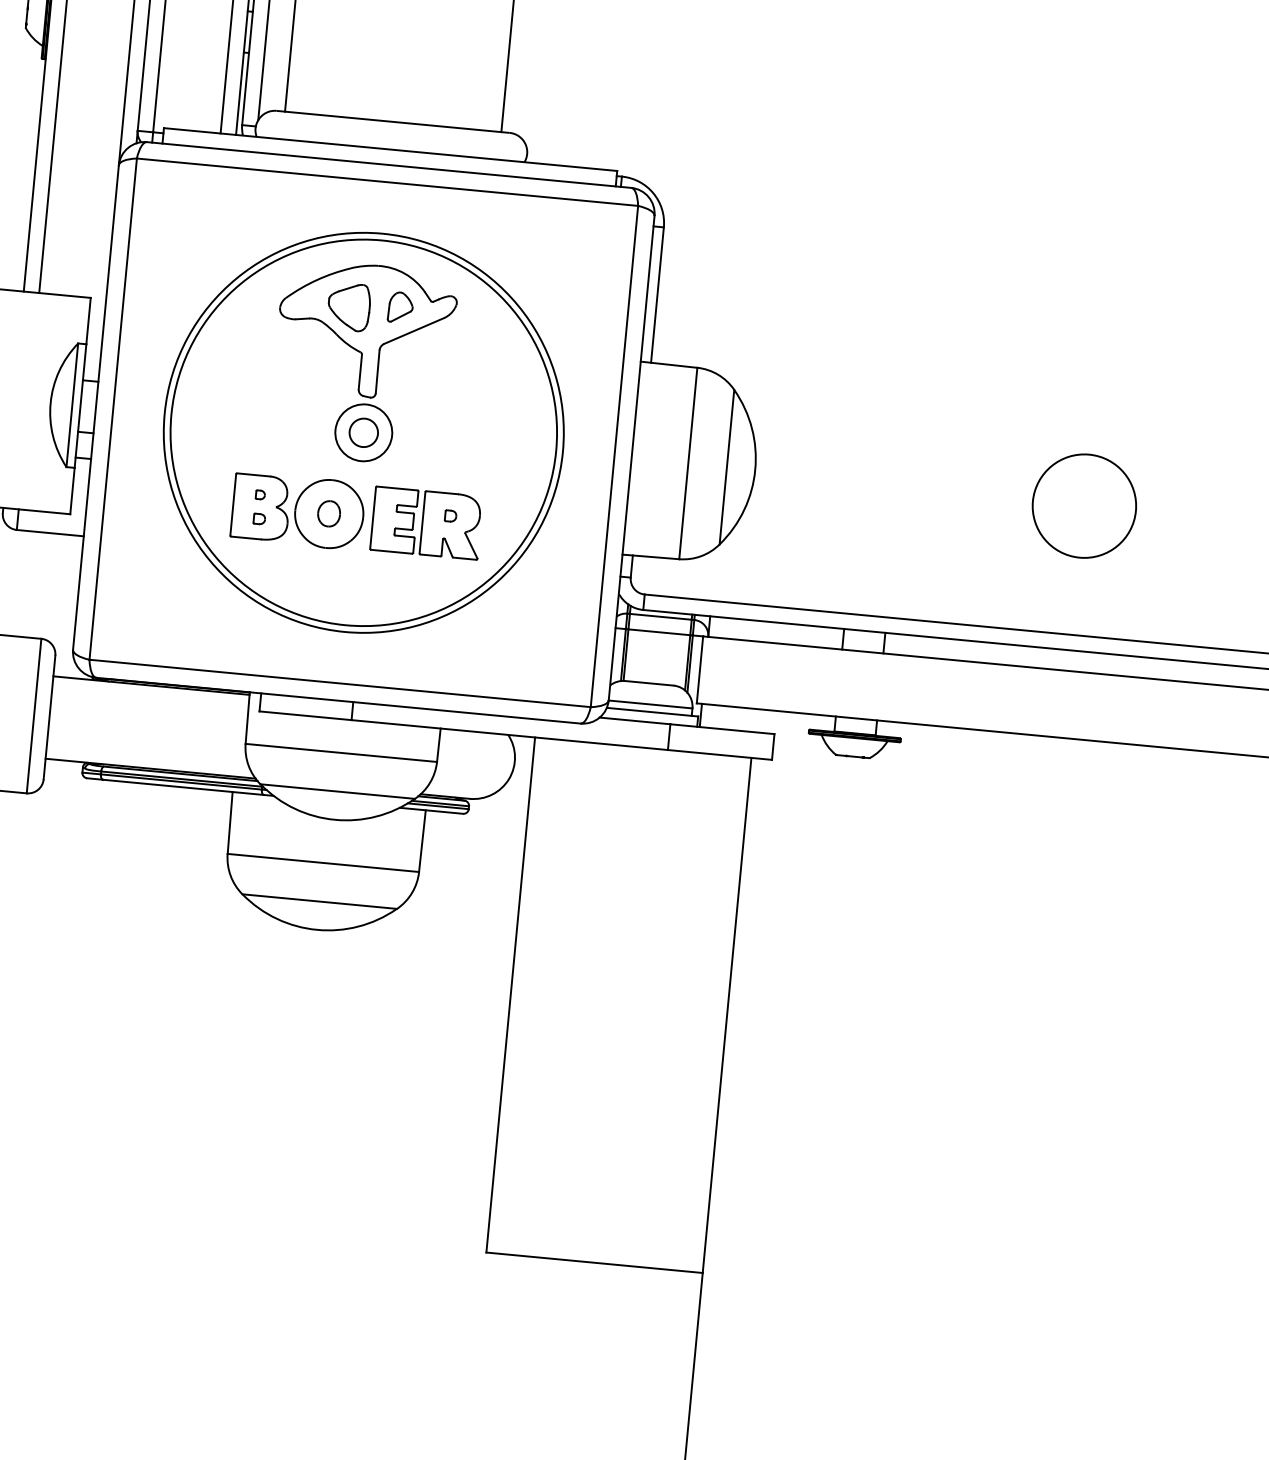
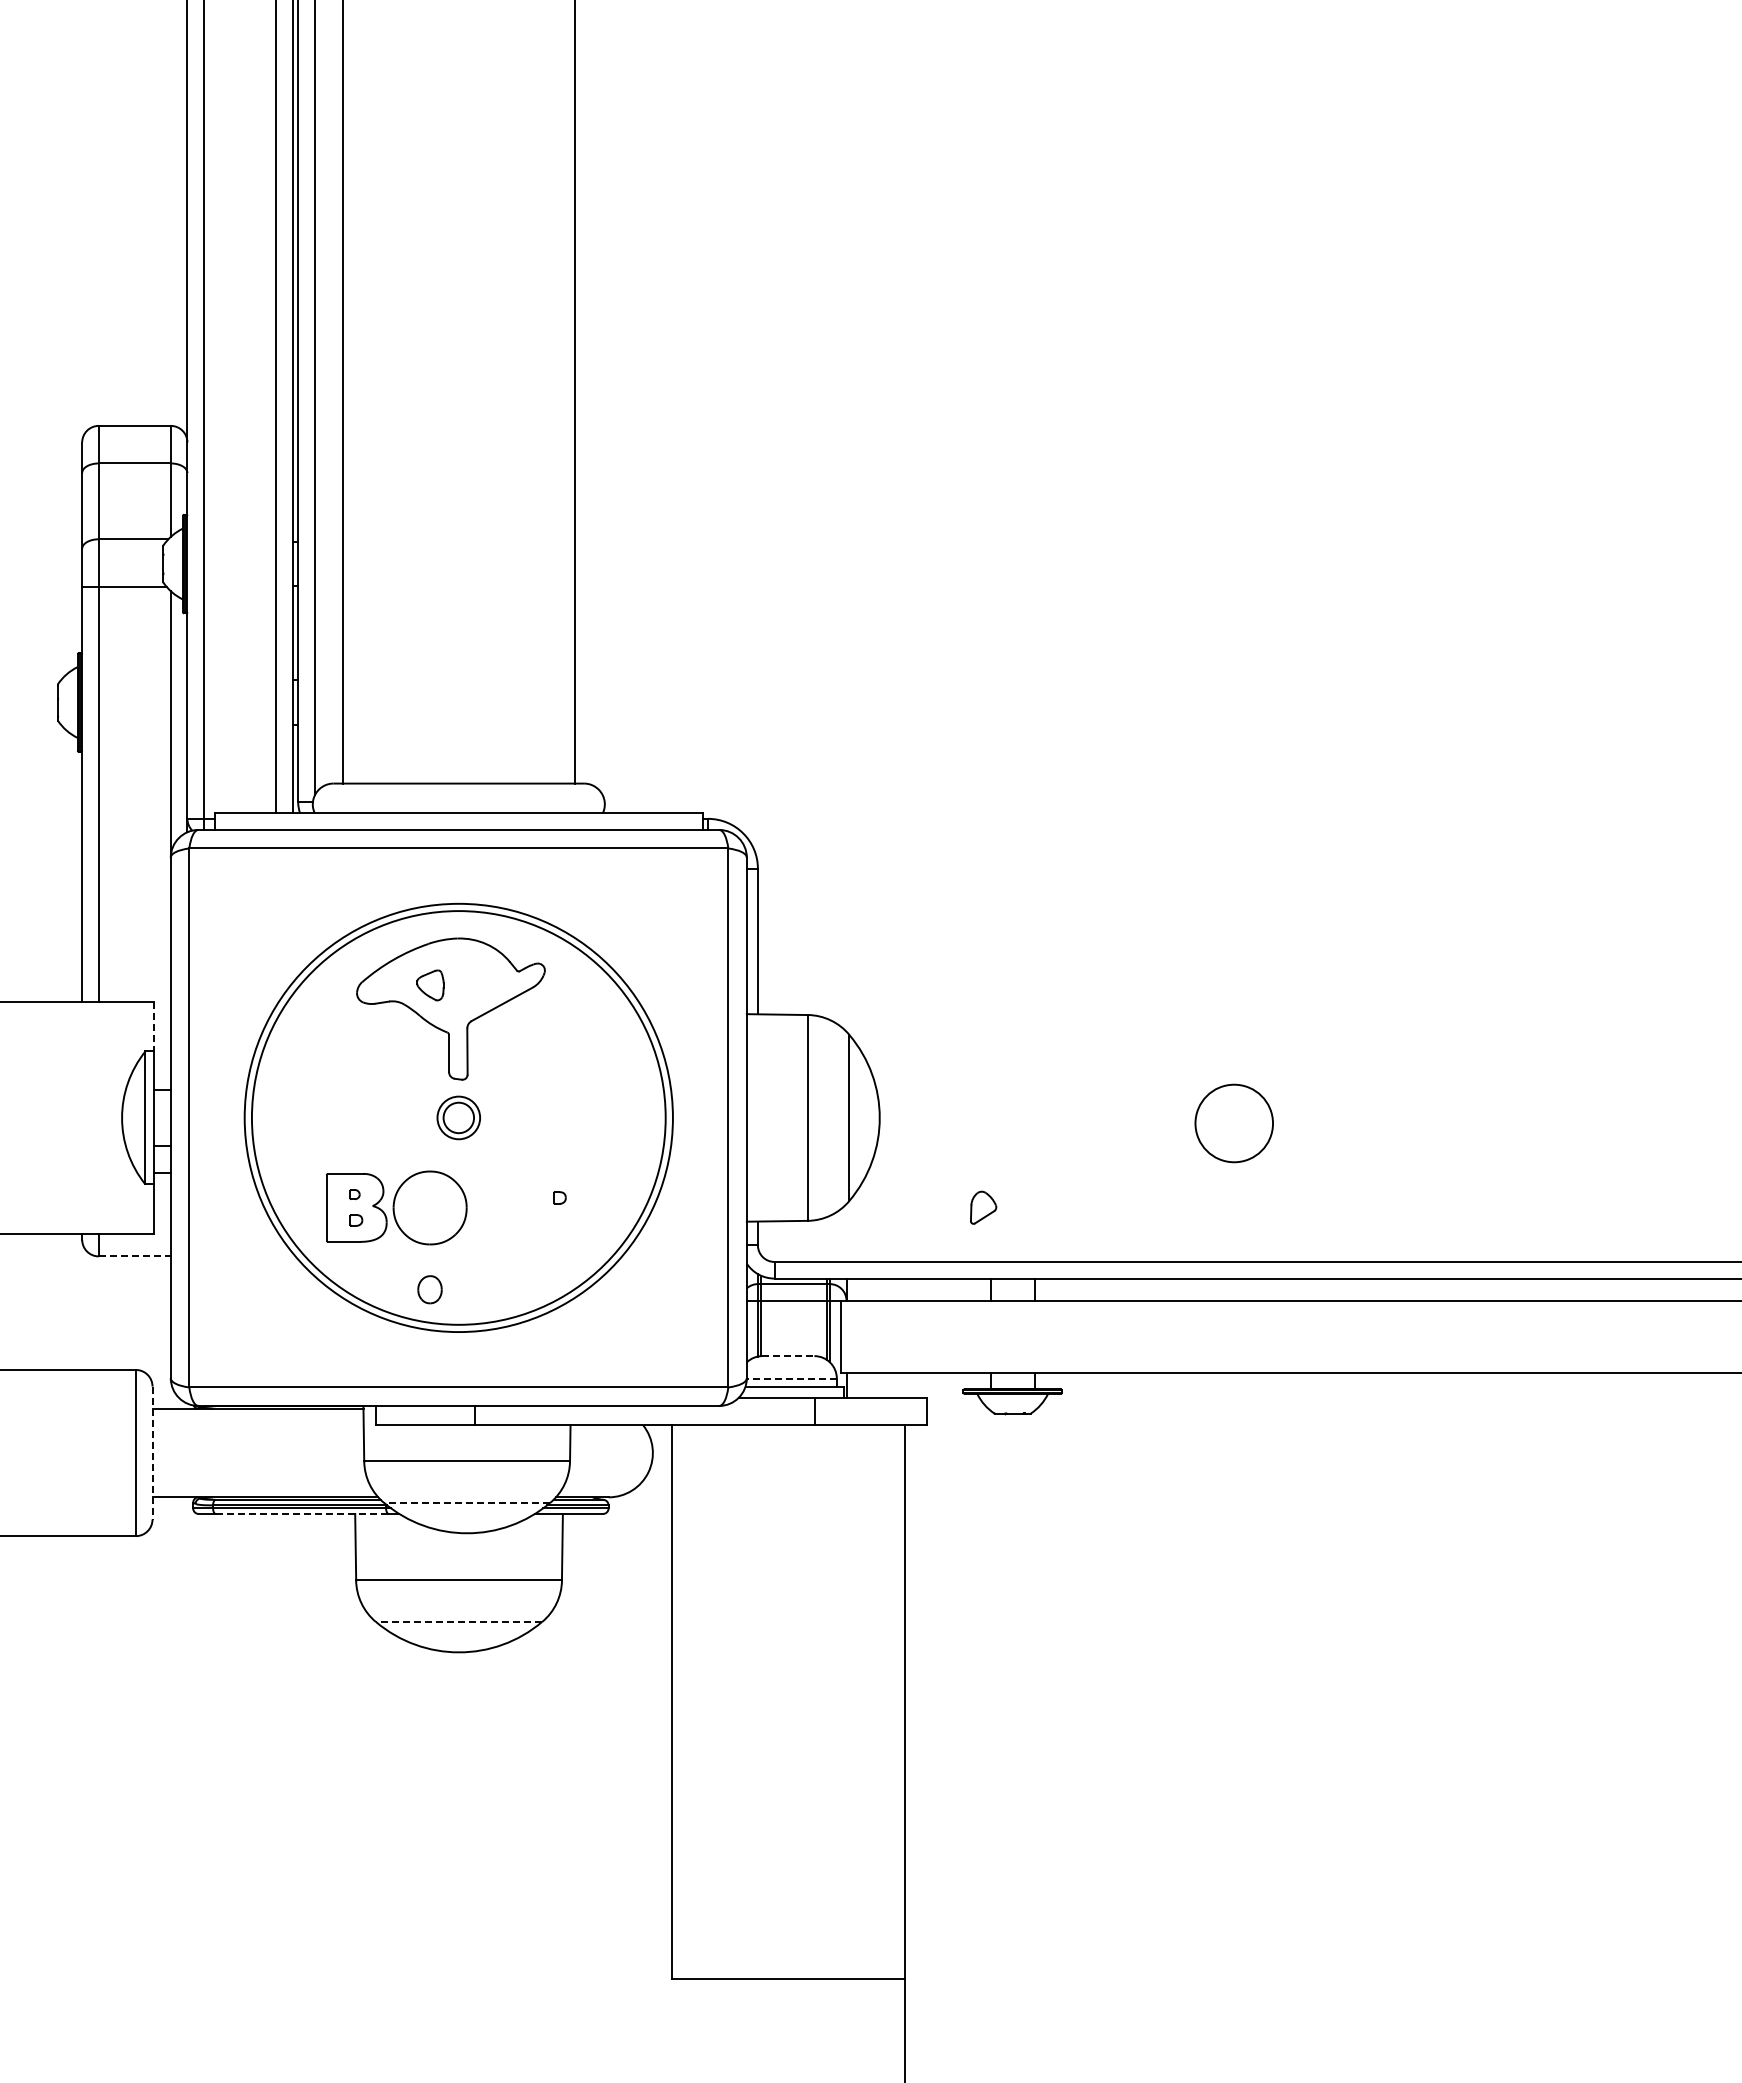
part: (349, 307) -> (430, 985), size x0.6
part: (400, 307) -> (983, 1207), moved
line: (88, 321) -> (154, 1026), solid -> dashed
circle: (363, 432) -> (458, 1117), size x0.7
circle: (1083, 506) -> (1233, 1123), size x0.7
part: (328, 513) -> (429, 1289), moved
part: (426, 522) -> (534, 1207), removed
line: (50, 533) -> (135, 1256), solid -> dashed
line: (649, 683) -> (788, 1356), solid -> dashed
line: (650, 704) -> (791, 1378), solid -> dashed
line: (49, 717) -> (152, 1453), solid -> dashed
line: (183, 786) -> (302, 1513), solid -> dashed
line: (337, 791) -> (466, 1502), solid -> dashed
line: (319, 901) -> (458, 1621), solid -> dashed

